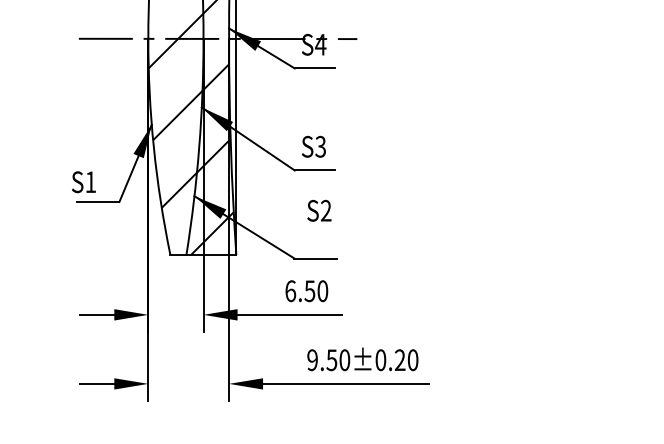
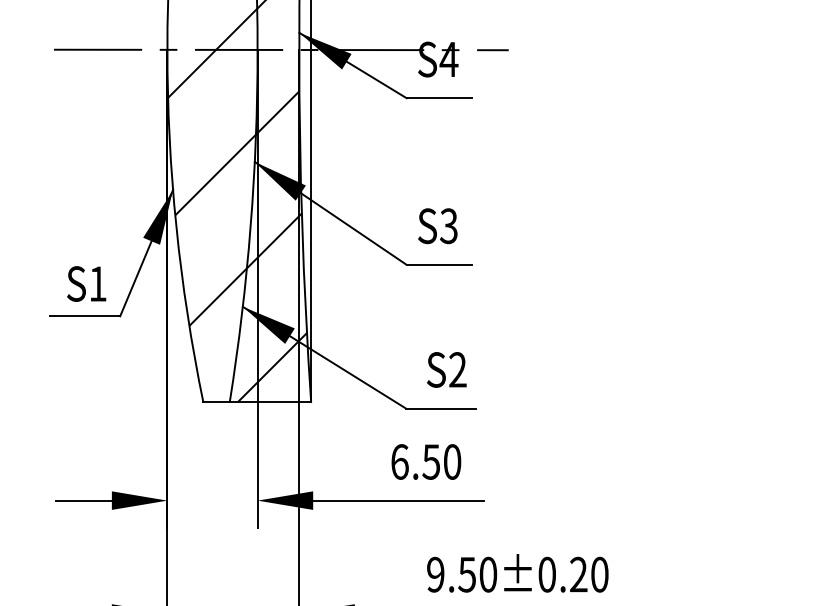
text: (83, 182) -> (86, 284), moved
text: (319, 210) -> (446, 369), moved

